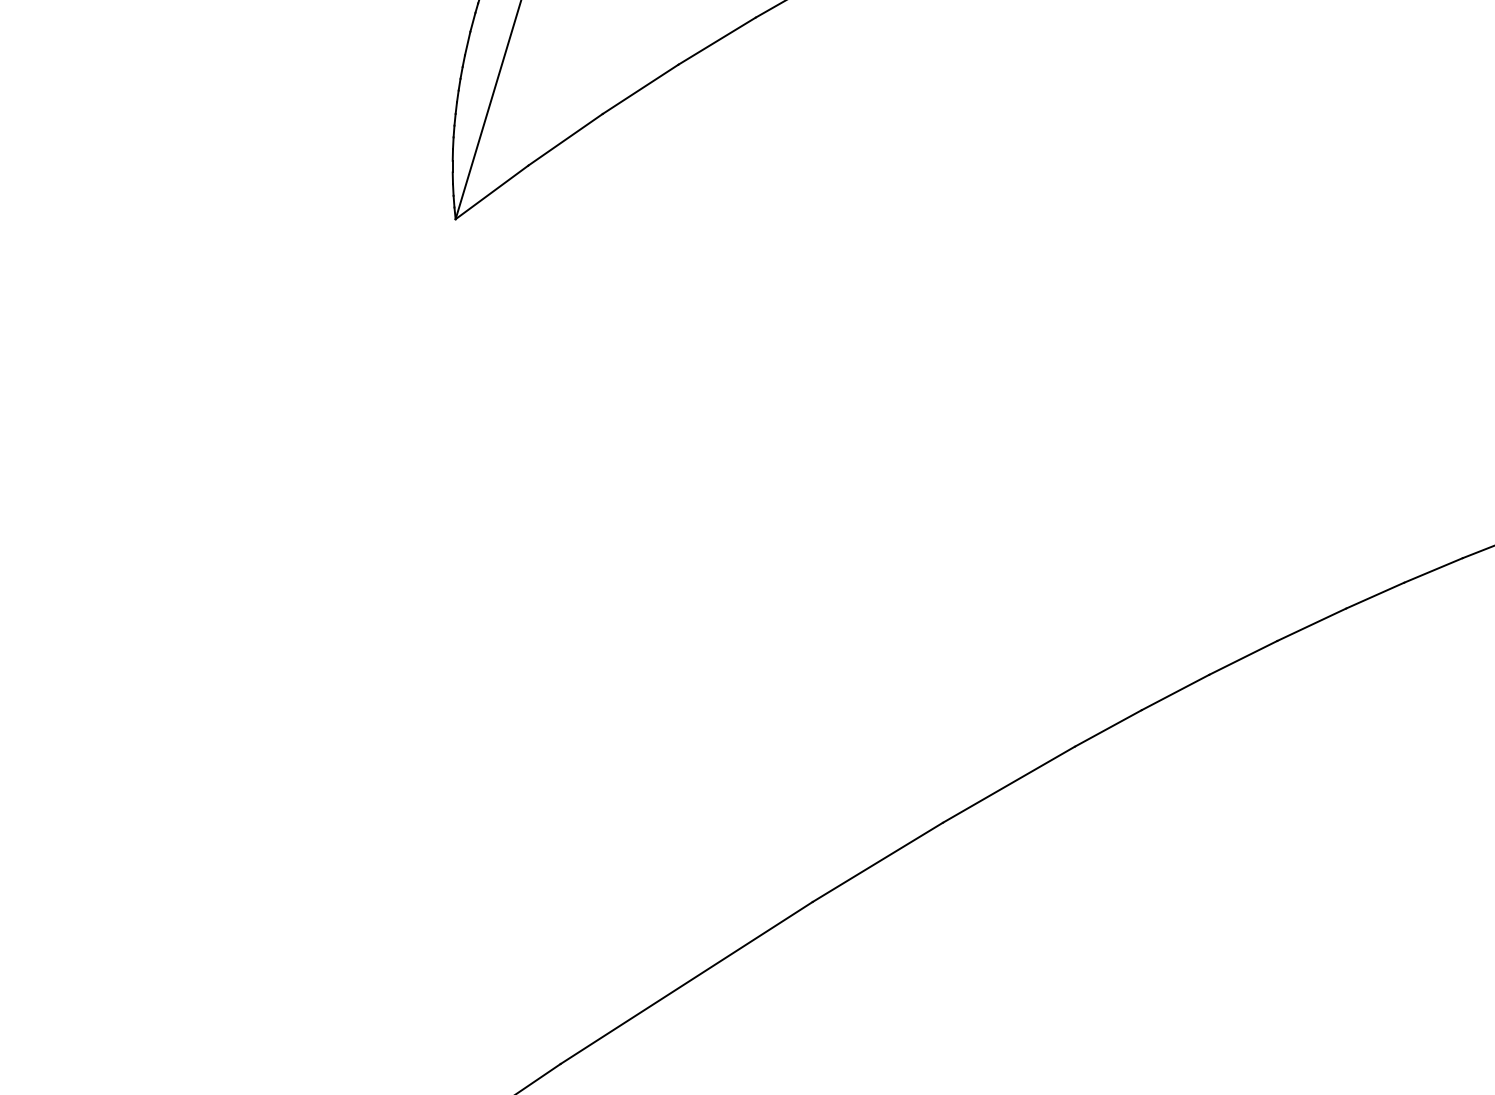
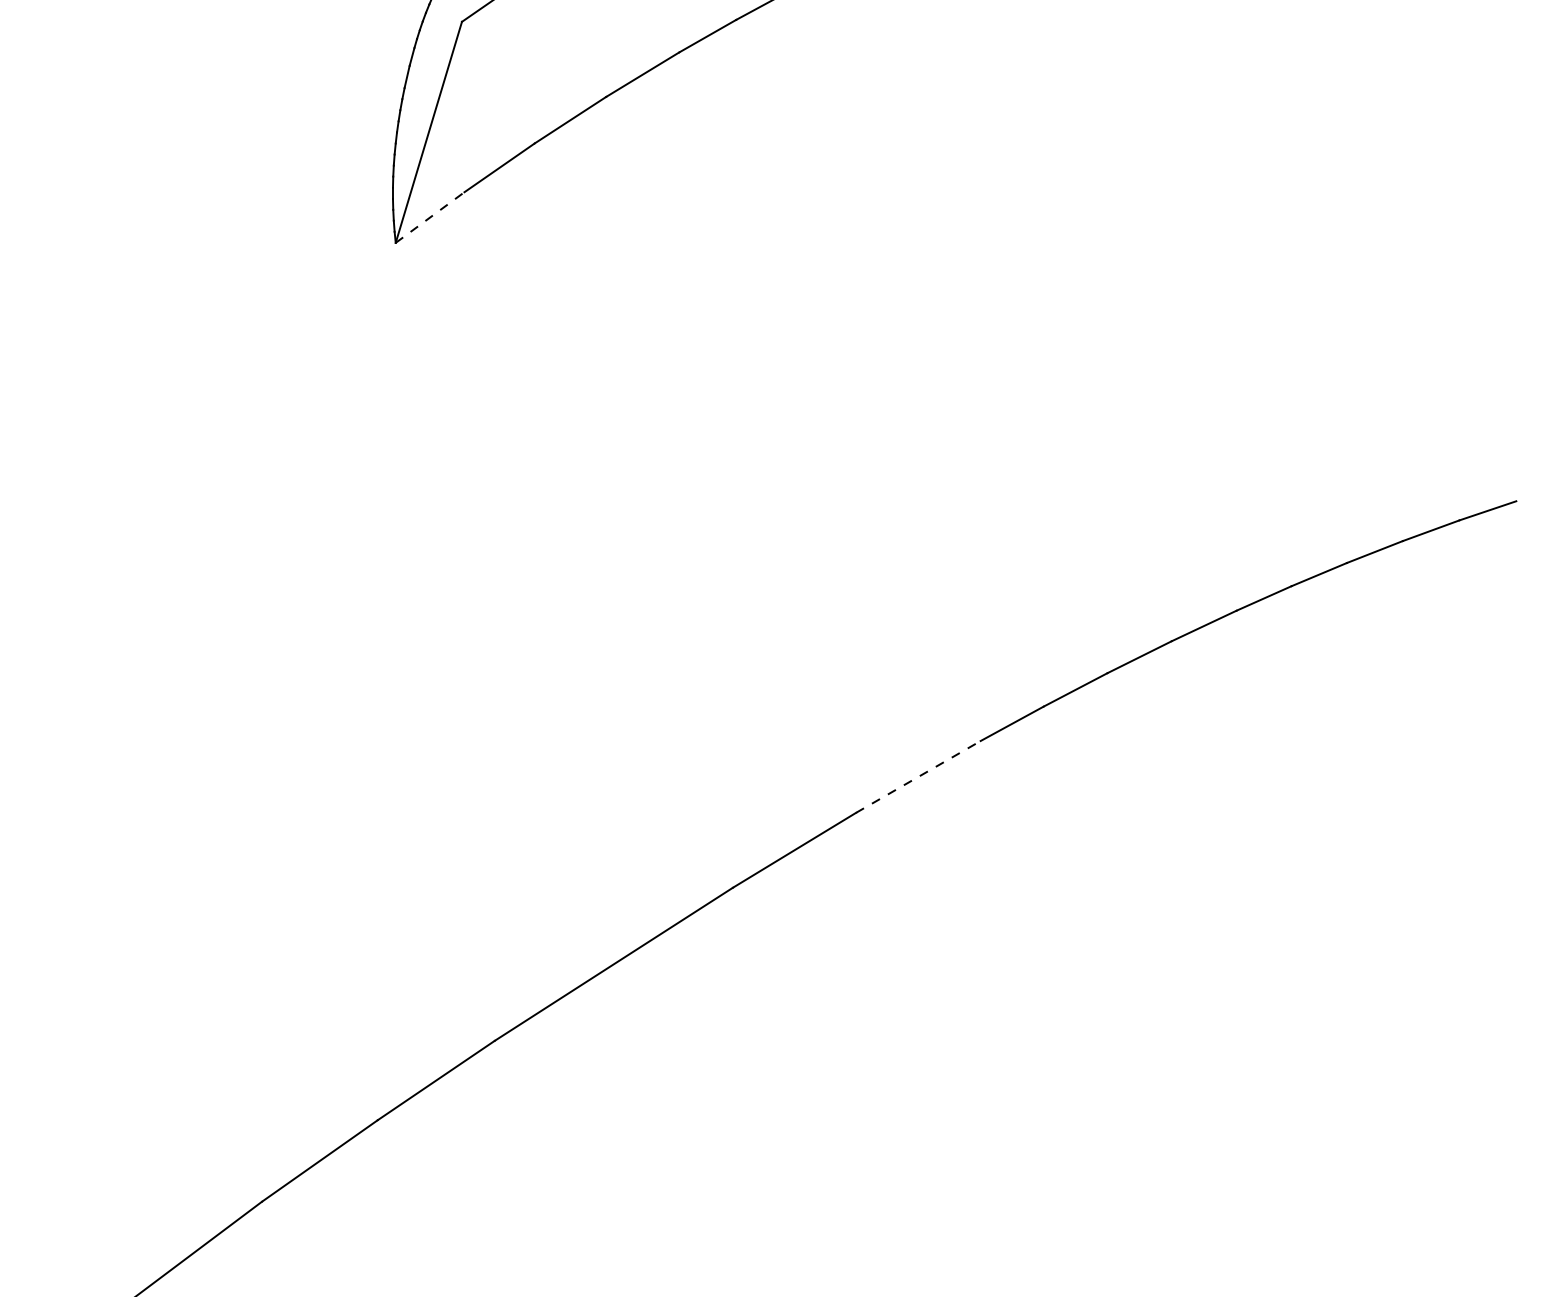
line: (492, 192) -> (430, 217), solid -> dashed
line: (1009, 784) -> (918, 776), solid -> dashed

